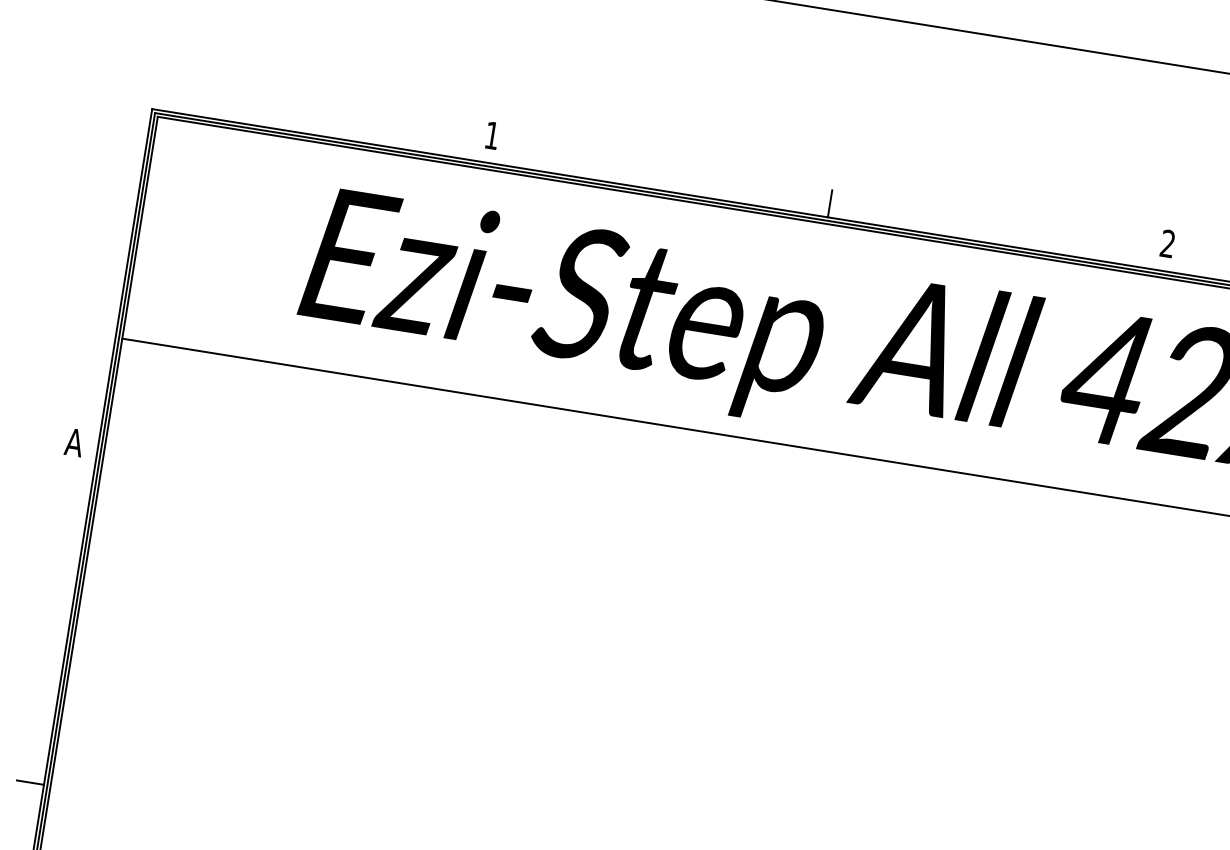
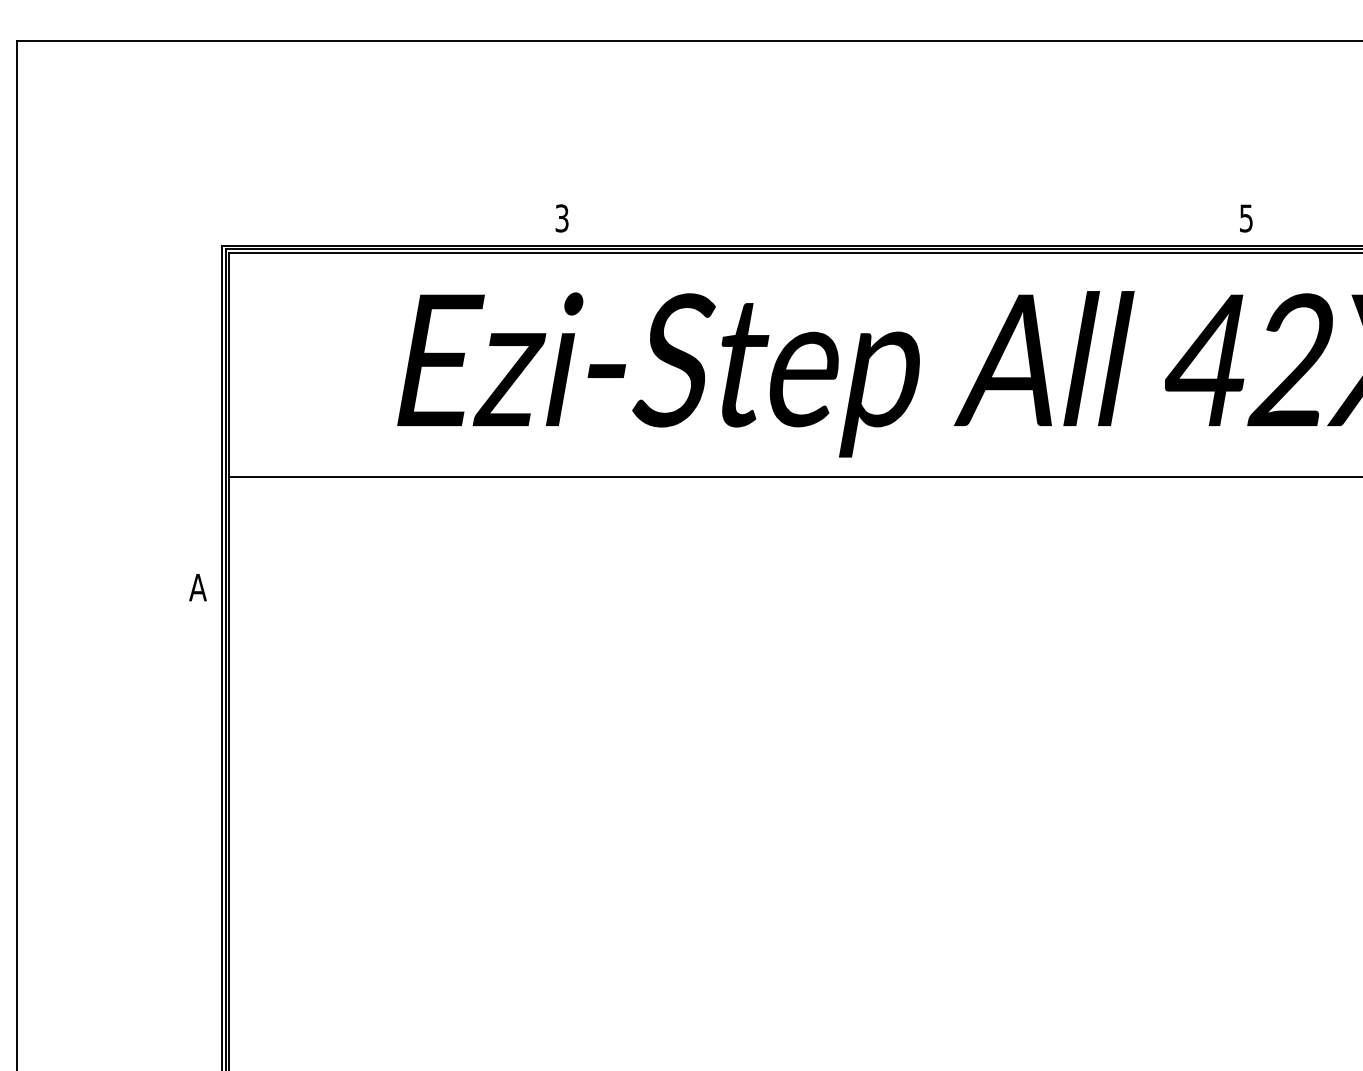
text: (491, 135) -> (561, 218), 1 -> 3
line: (830, 204) -> (906, 232), removed
text: (1167, 243) -> (1245, 218), 2 -> 5
line: (30, 782) -> (208, 930), removed

